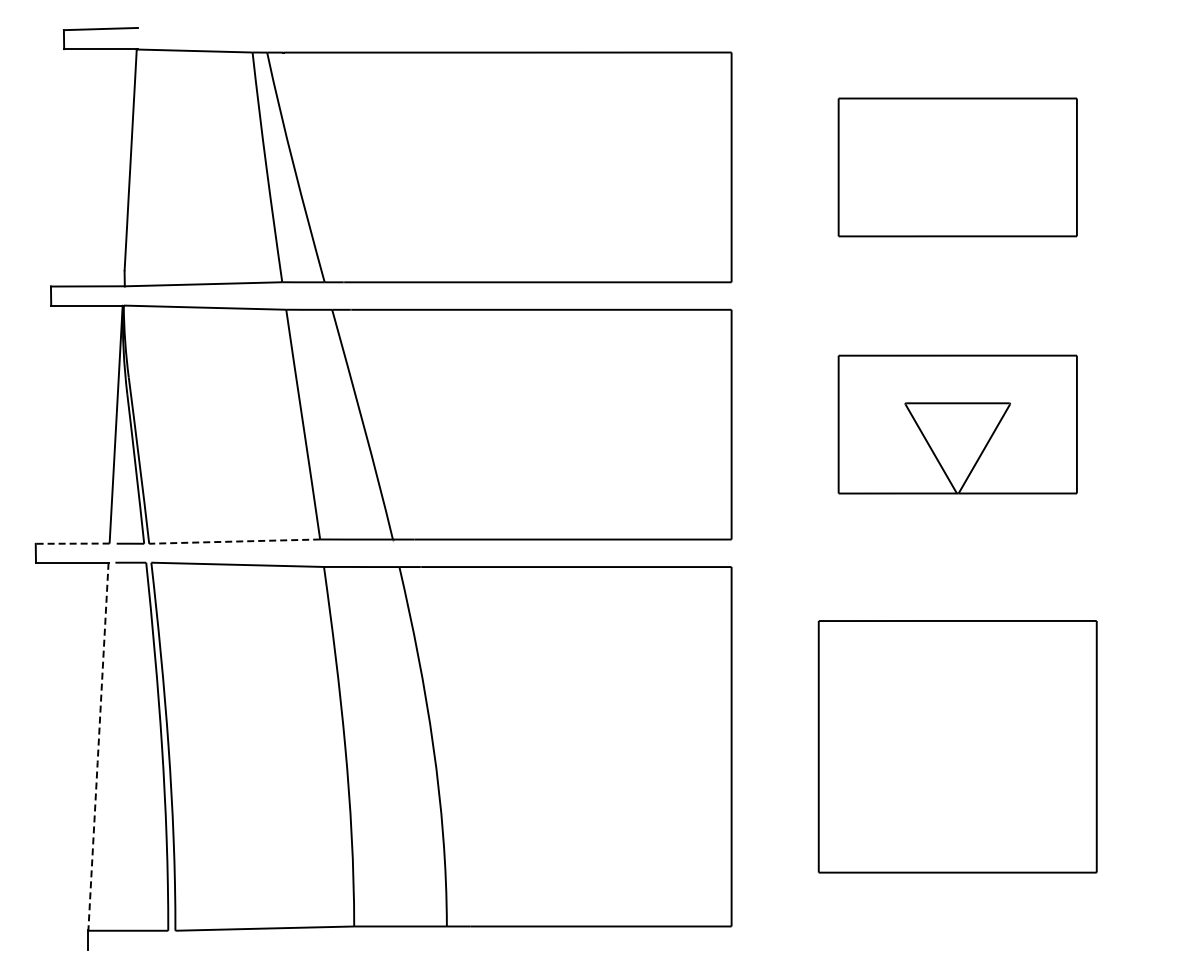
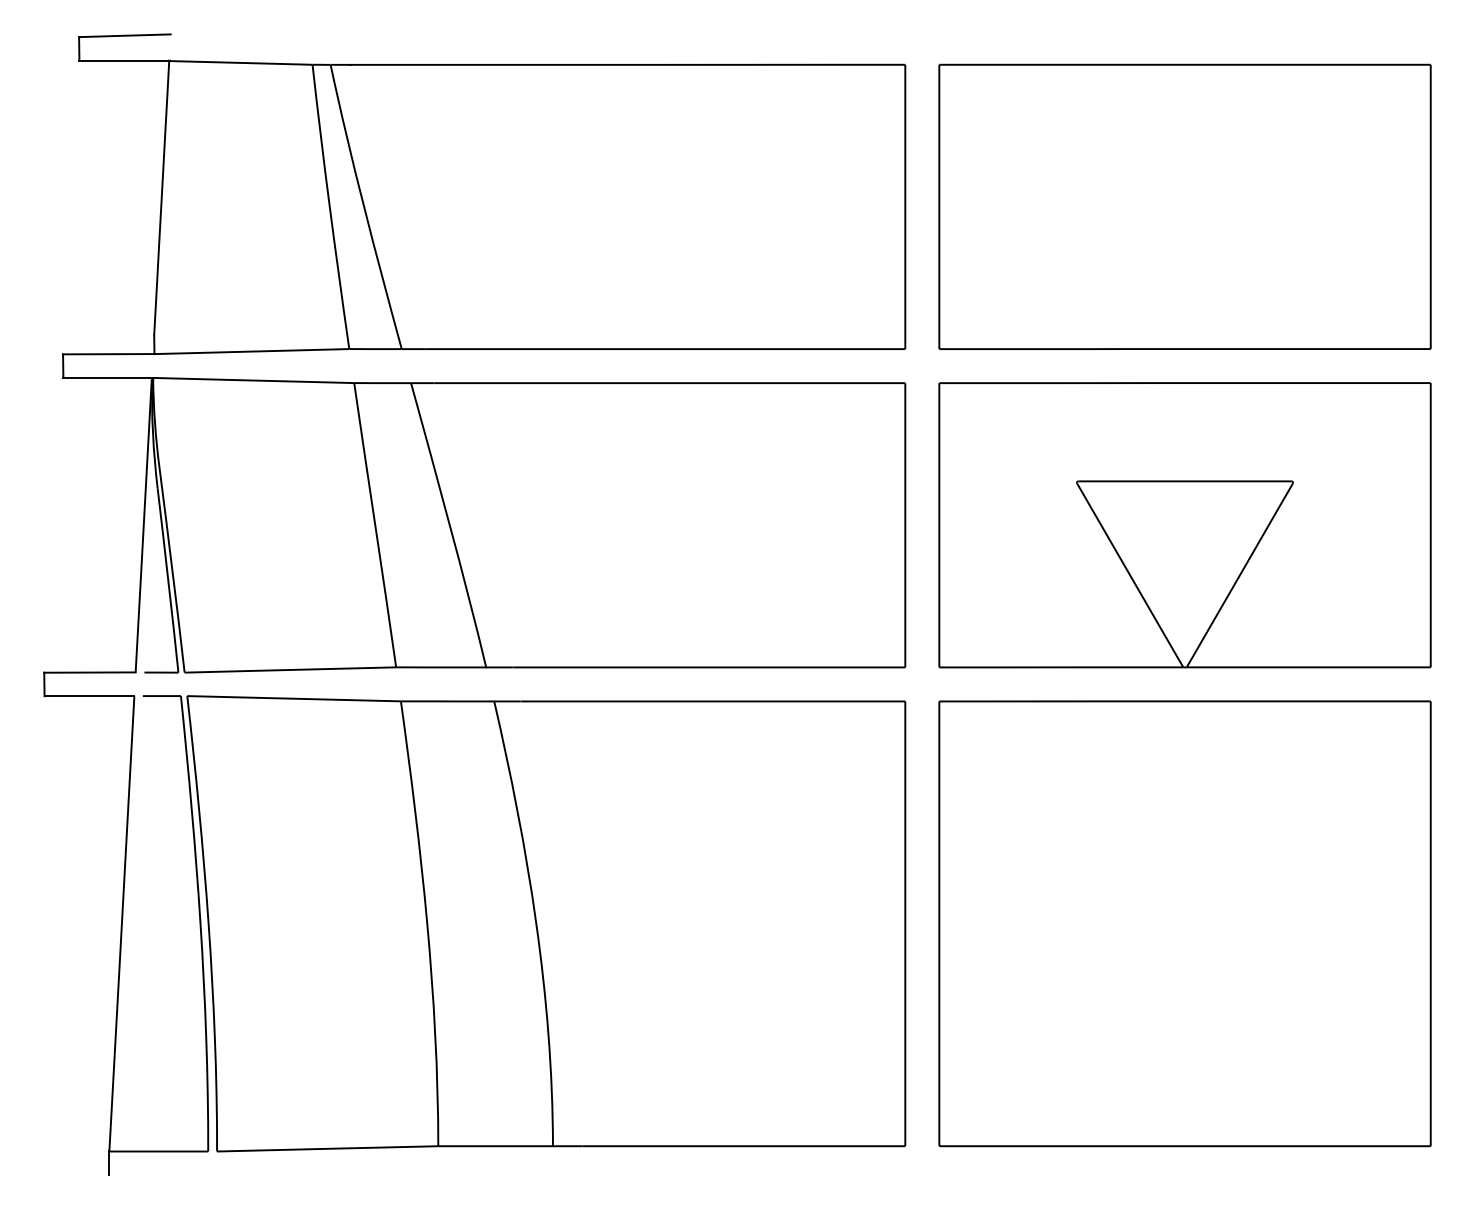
part: (957, 167) -> (1184, 207), size x1.67
part: (957, 424) -> (1184, 525), size x1.67
line: (233, 541) -> (288, 669), dashed -> solid
line: (72, 543) -> (89, 672), dashed -> solid
line: (98, 746) -> (121, 923), dashed -> solid
part: (957, 746) -> (1184, 923), size x1.43

